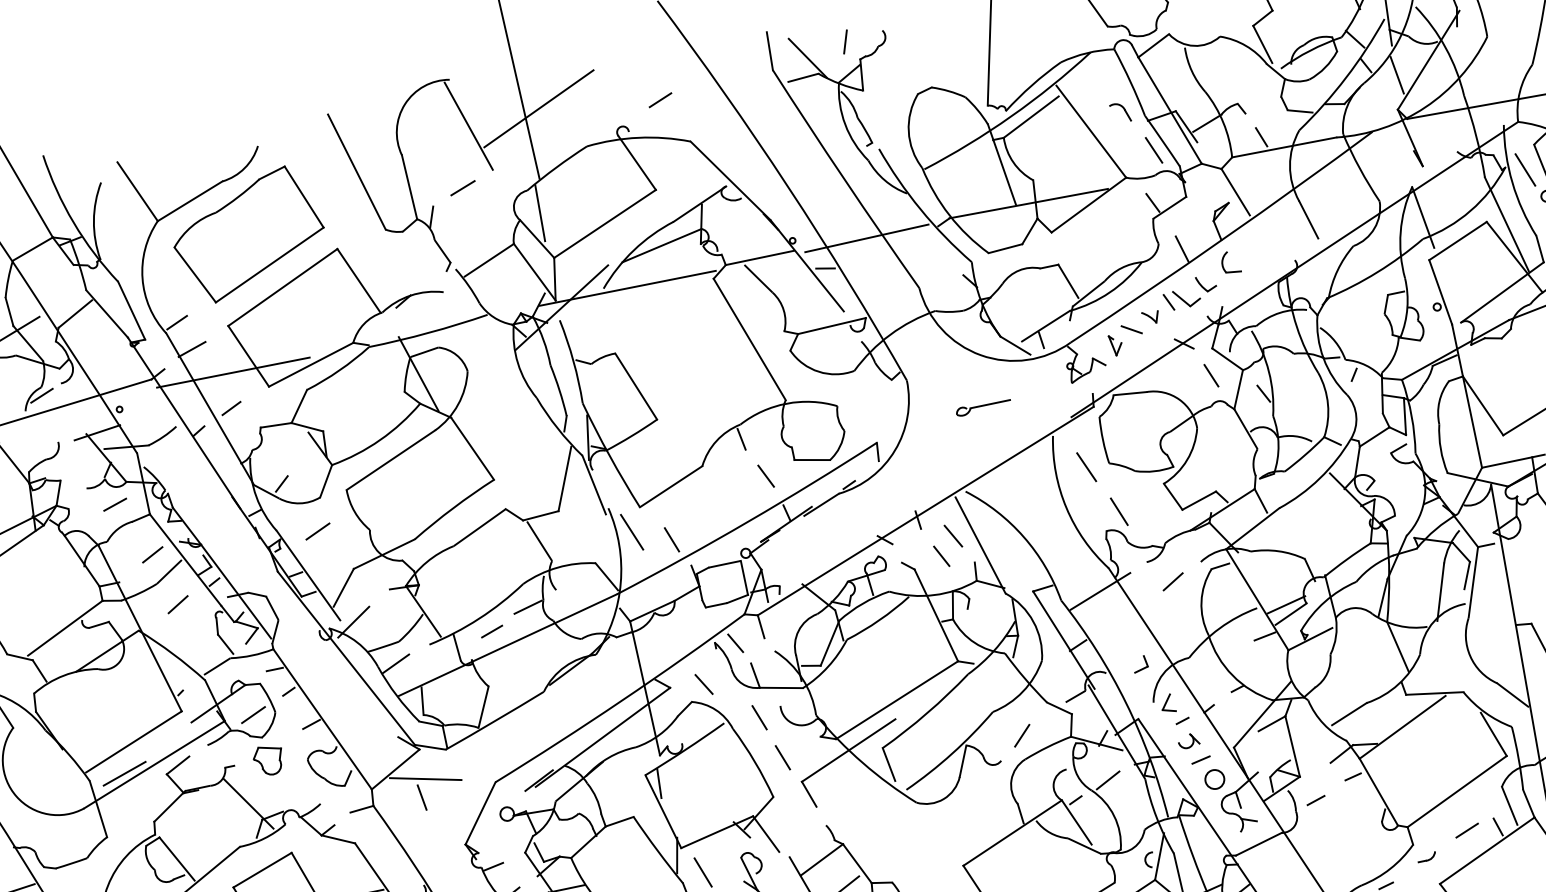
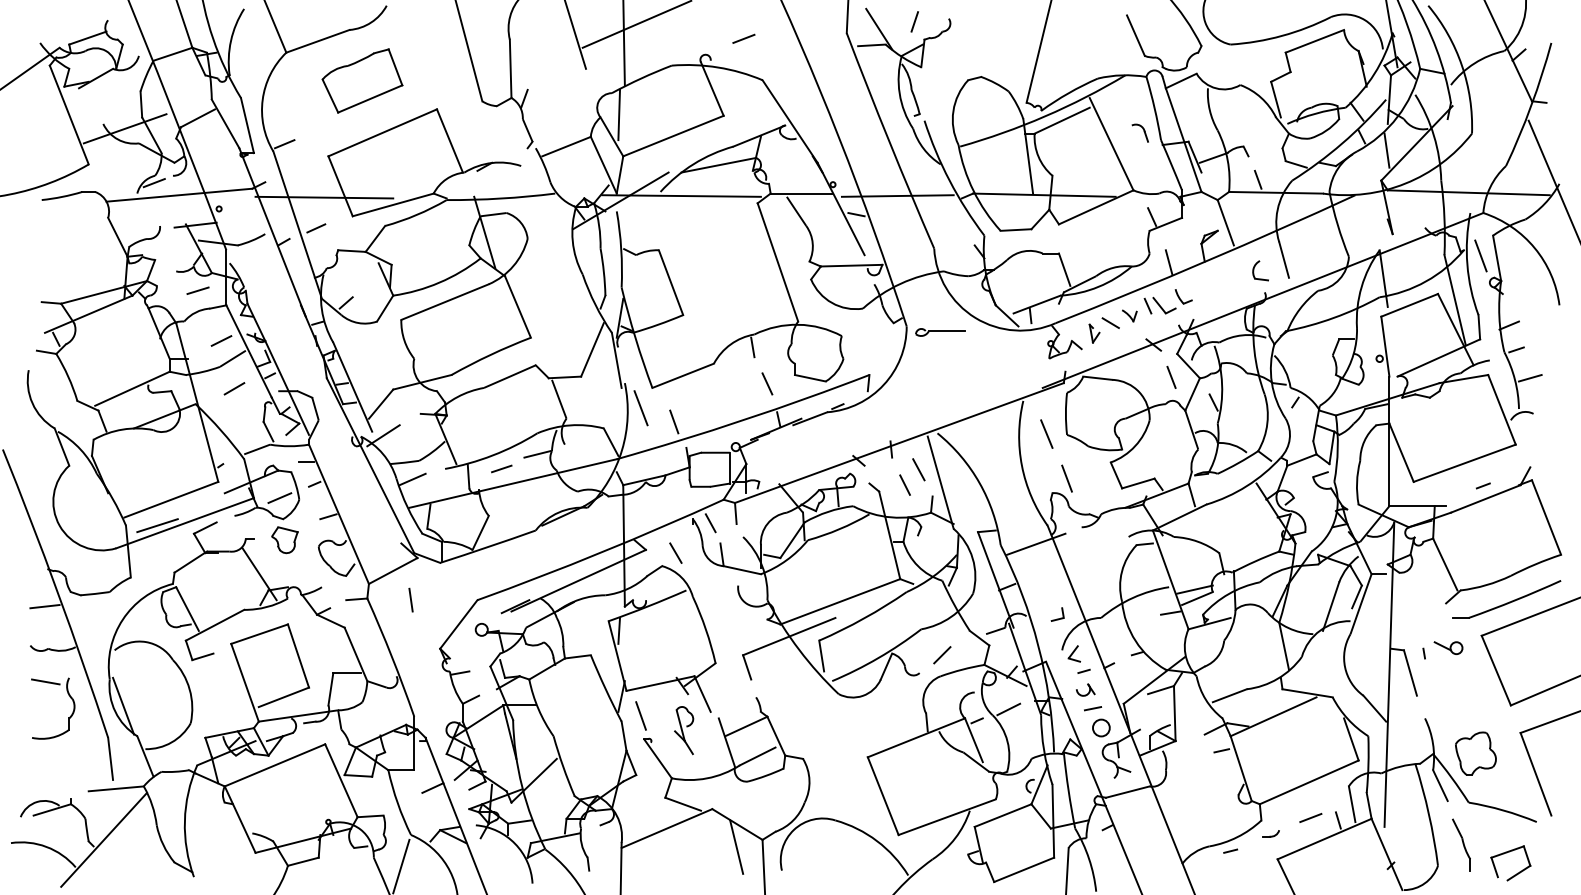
line: (1153, 150) -> (1162, 171), removed
line: (462, 188) -> (556, 79), removed
part: (248, 234) -> (362, 80), size x0.6
part: (1230, 262) -> (1260, 270), moved
line: (191, 349) -> (292, 170), removed
part: (983, 407) -> (940, 332), moved
line: (317, 531) -> (368, 350), removed
line: (1172, 581) -> (1100, 548), removed
line: (758, 717) -> (717, 591), removed
line: (782, 757) -> (730, 630), removed
line: (425, 778) -> (417, 584), removed
line: (1316, 800) -> (1185, 764), removed

